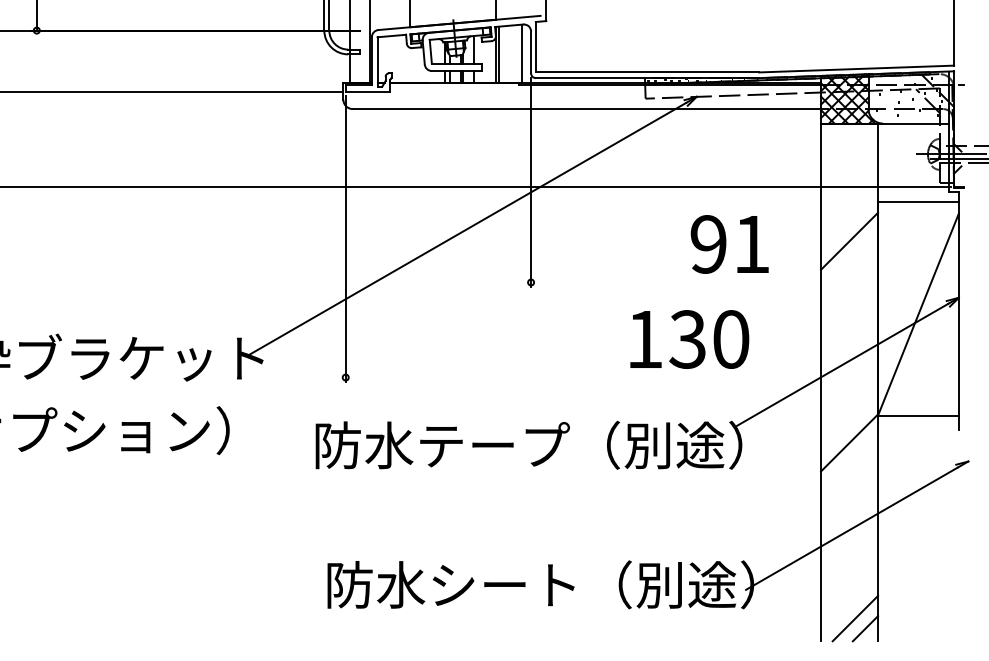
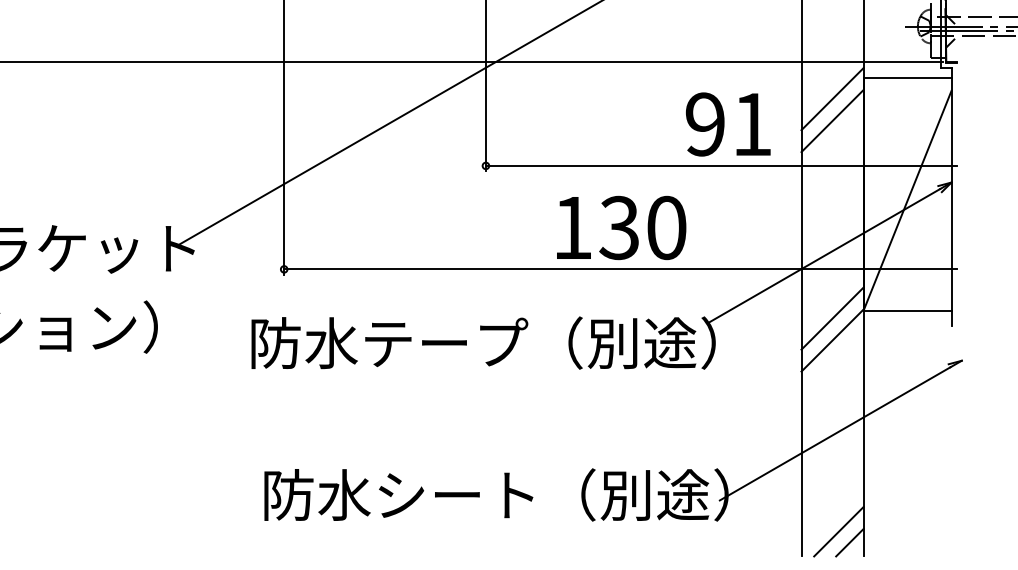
line: (849, 220) -> (832, 98), added
text: (729, 244) -> (727, 124), moved
line: (747, 282) -> (721, 165), added
text: (689, 339) -> (621, 227), moved
line: (654, 377) -> (620, 269), added
line: (849, 422) -> (832, 318), added

